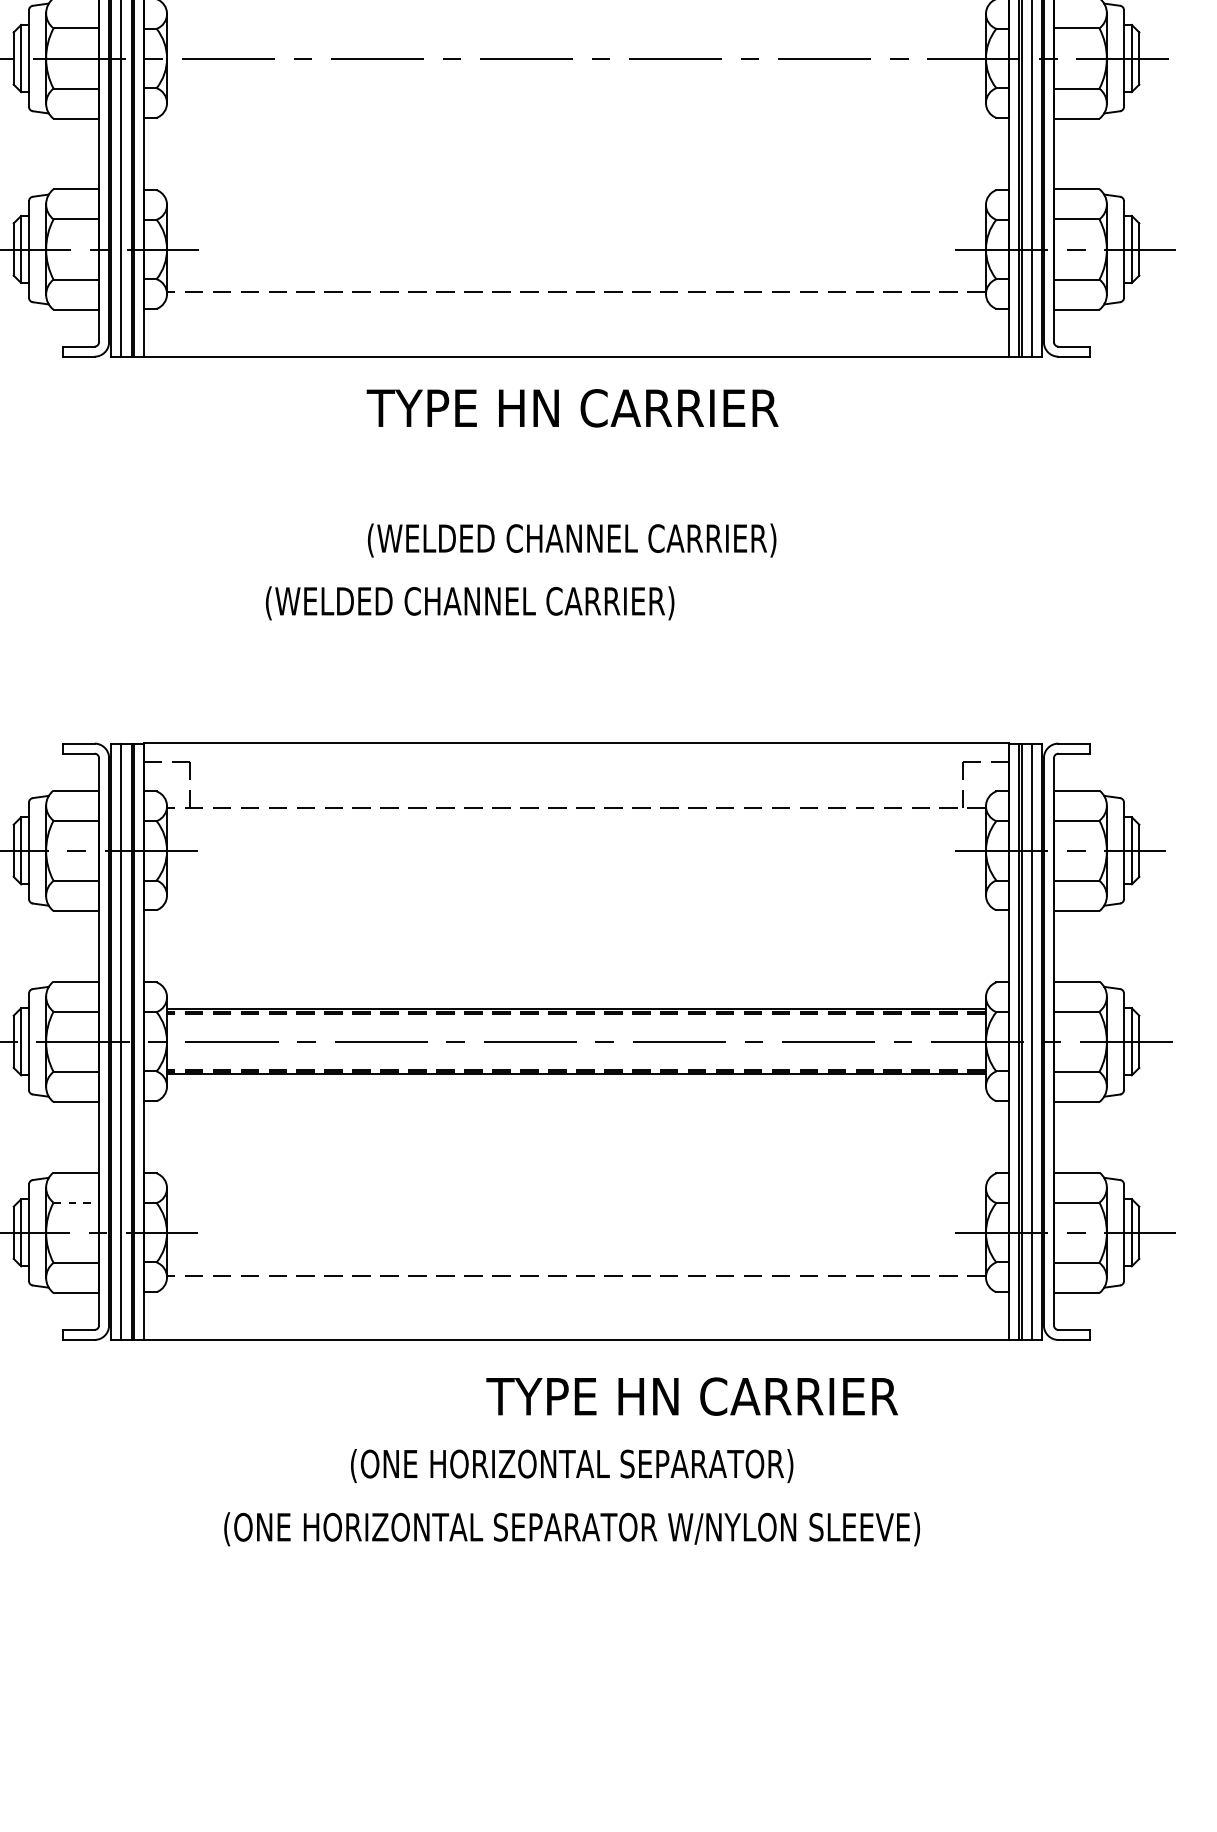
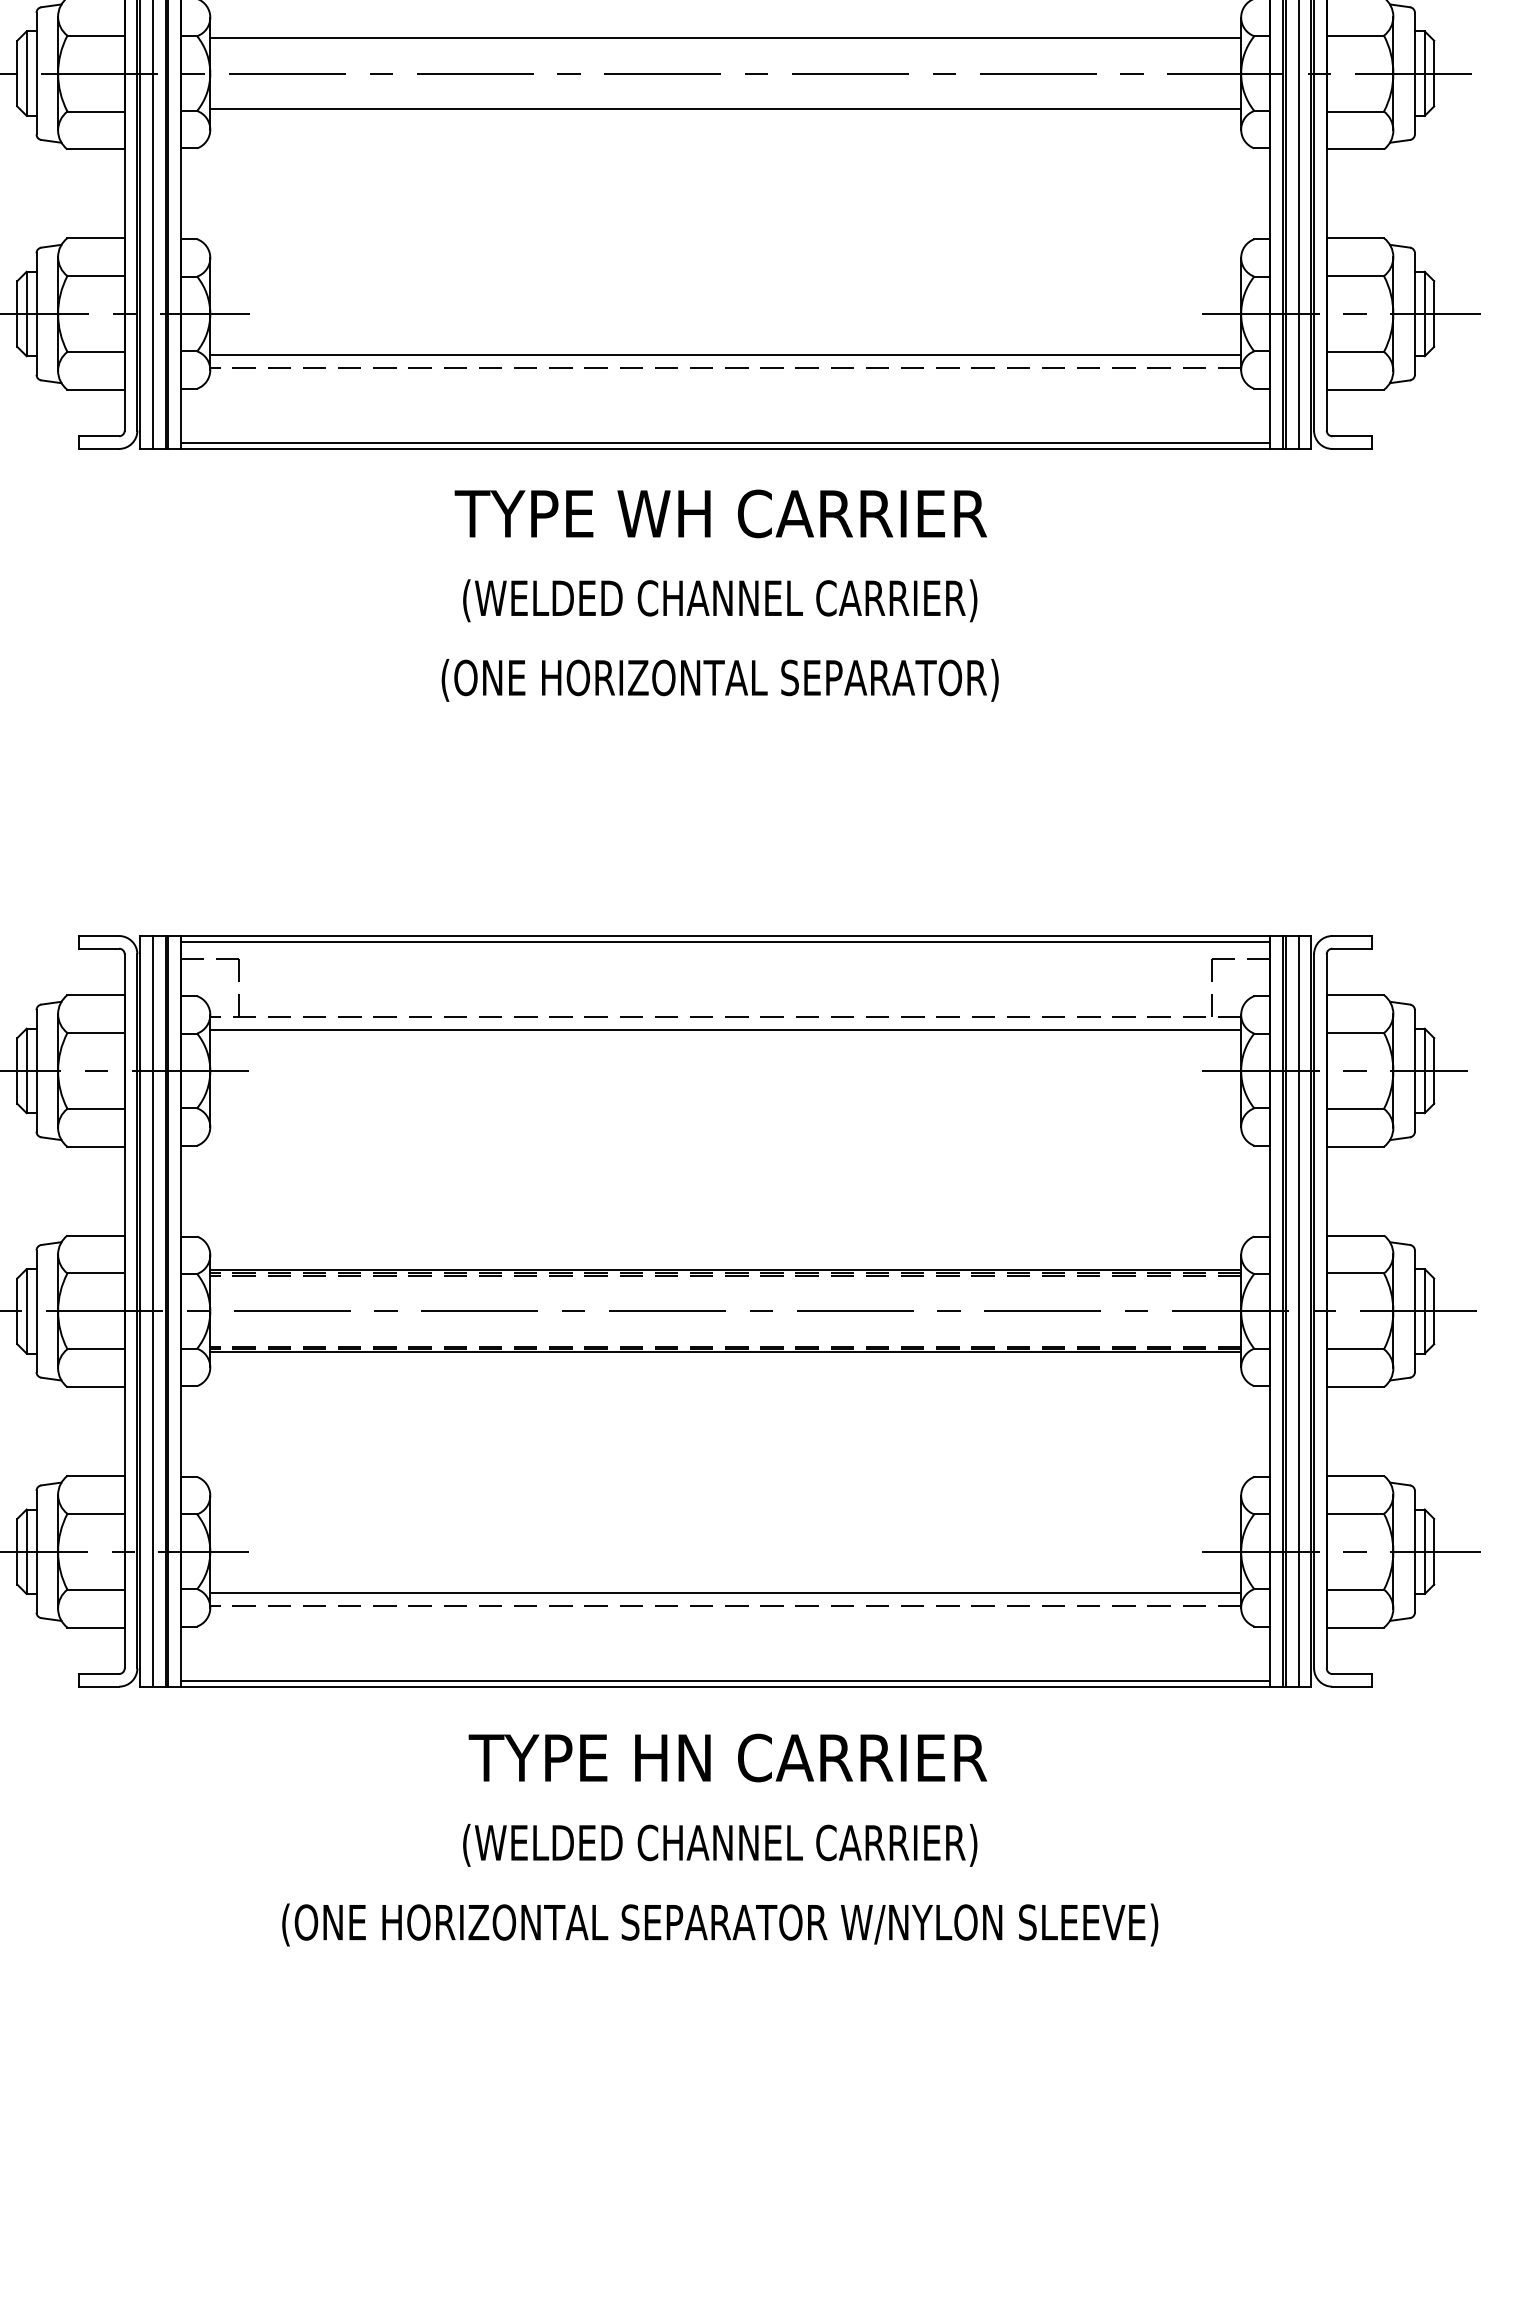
line: (576, 30) -> (725, 38), added
line: (576, 86) -> (725, 108), added
line: (576, 282) -> (725, 355), added
line: (576, 351) -> (725, 442), added
text: (572, 408) -> (720, 514), TYPE HN CARRIER -> TYPE WH CARRIER
text: (572, 540) -> (720, 680), (WELDED CHANNEL CARRIER) -> (ONE HORIZONTAL SEPARATOR)
text: (470, 603) -> (720, 601), moved
line: (576, 748) -> (725, 942), added
line: (576, 818) -> (725, 1030), added
line: (76, 1202) -> (96, 1513), dashed -> solid
line: (576, 1265) -> (725, 1592), added
line: (576, 1335) -> (725, 1681), added
text: (691, 1396) -> (726, 1757), moved
text: (572, 1466) -> (720, 1845), (ONE HORIZONTAL SEPARATOR) -> (WELDED CHANNEL CARRIER)

